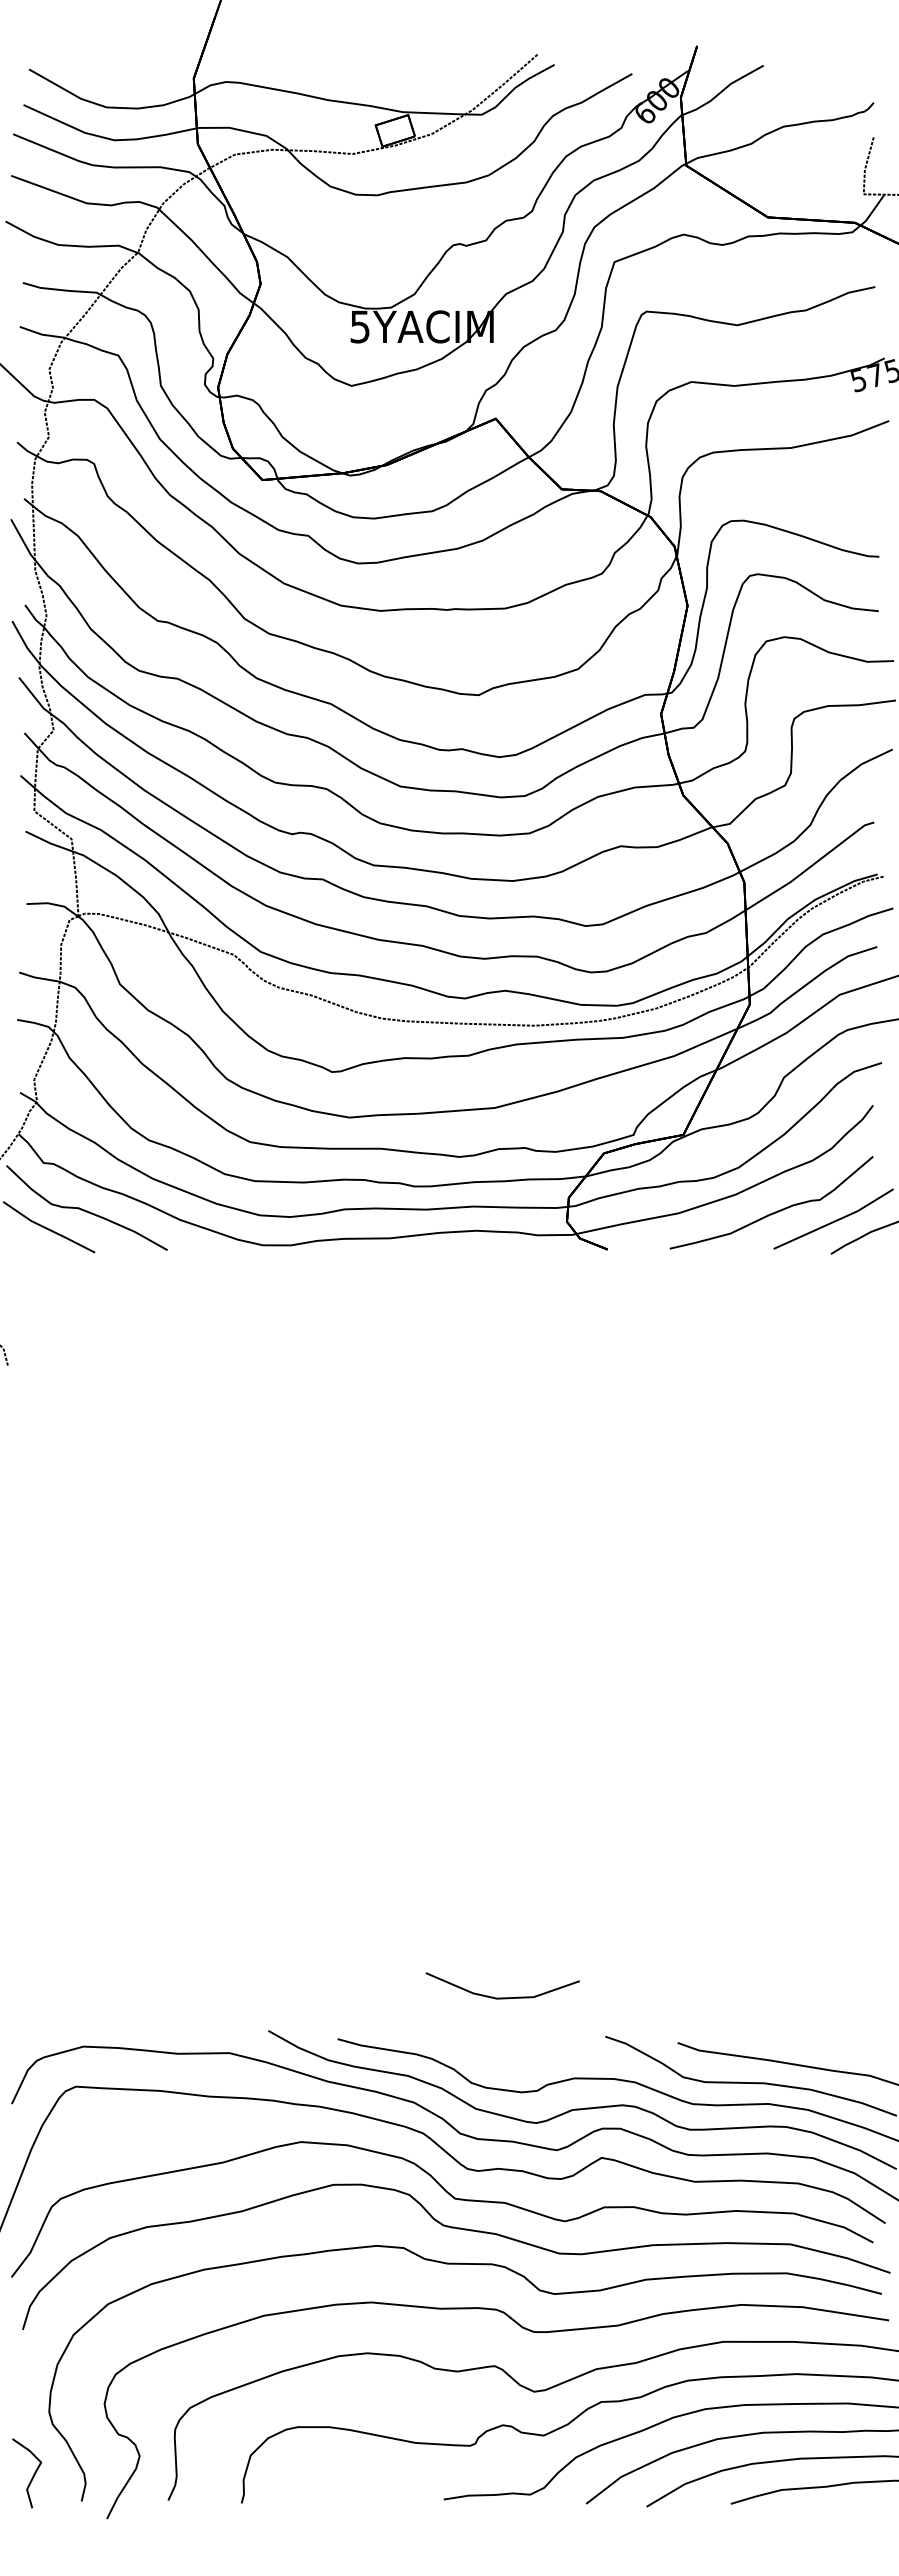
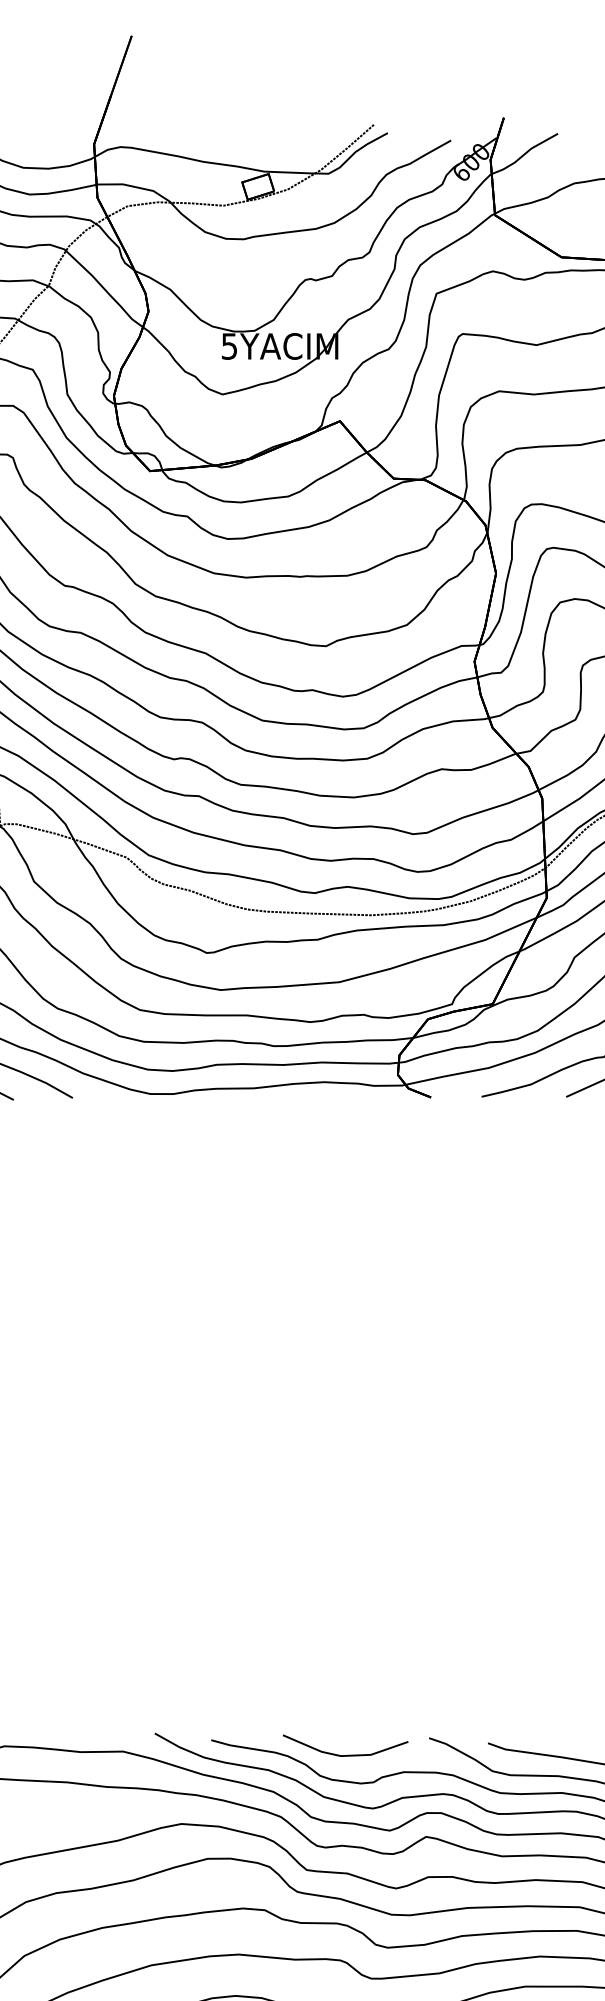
line: (502, 1997) -> (345, 1755), moved

